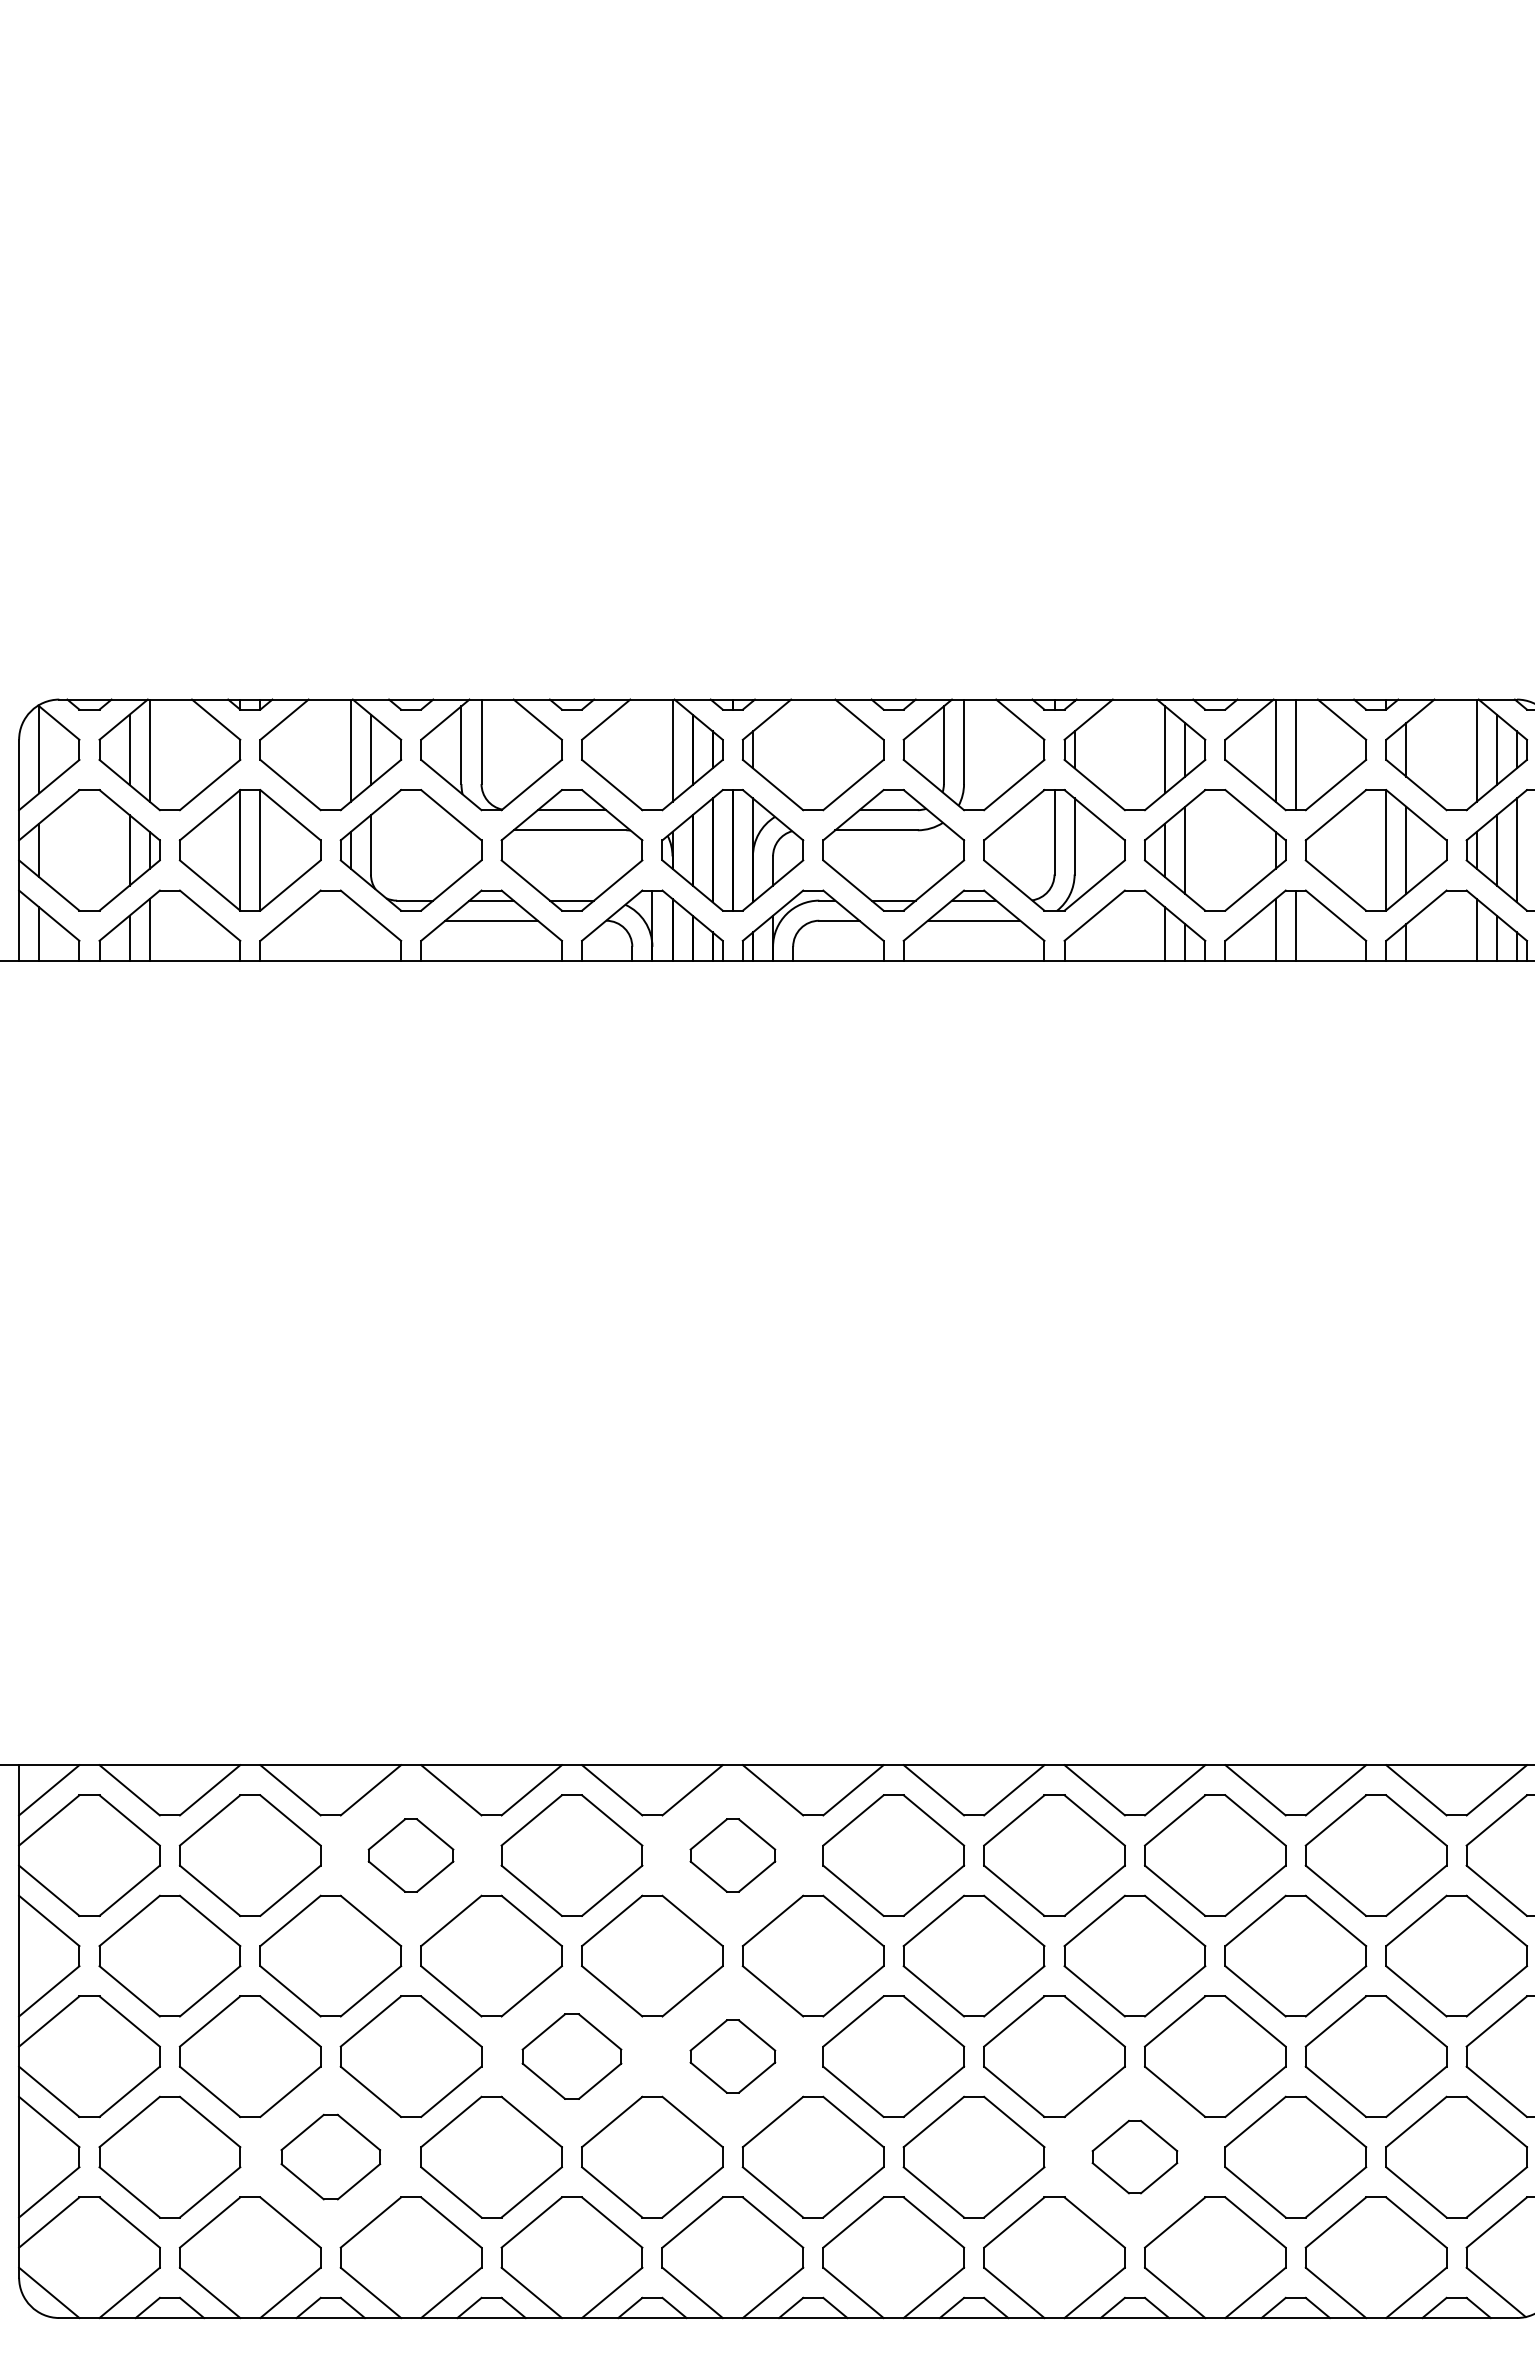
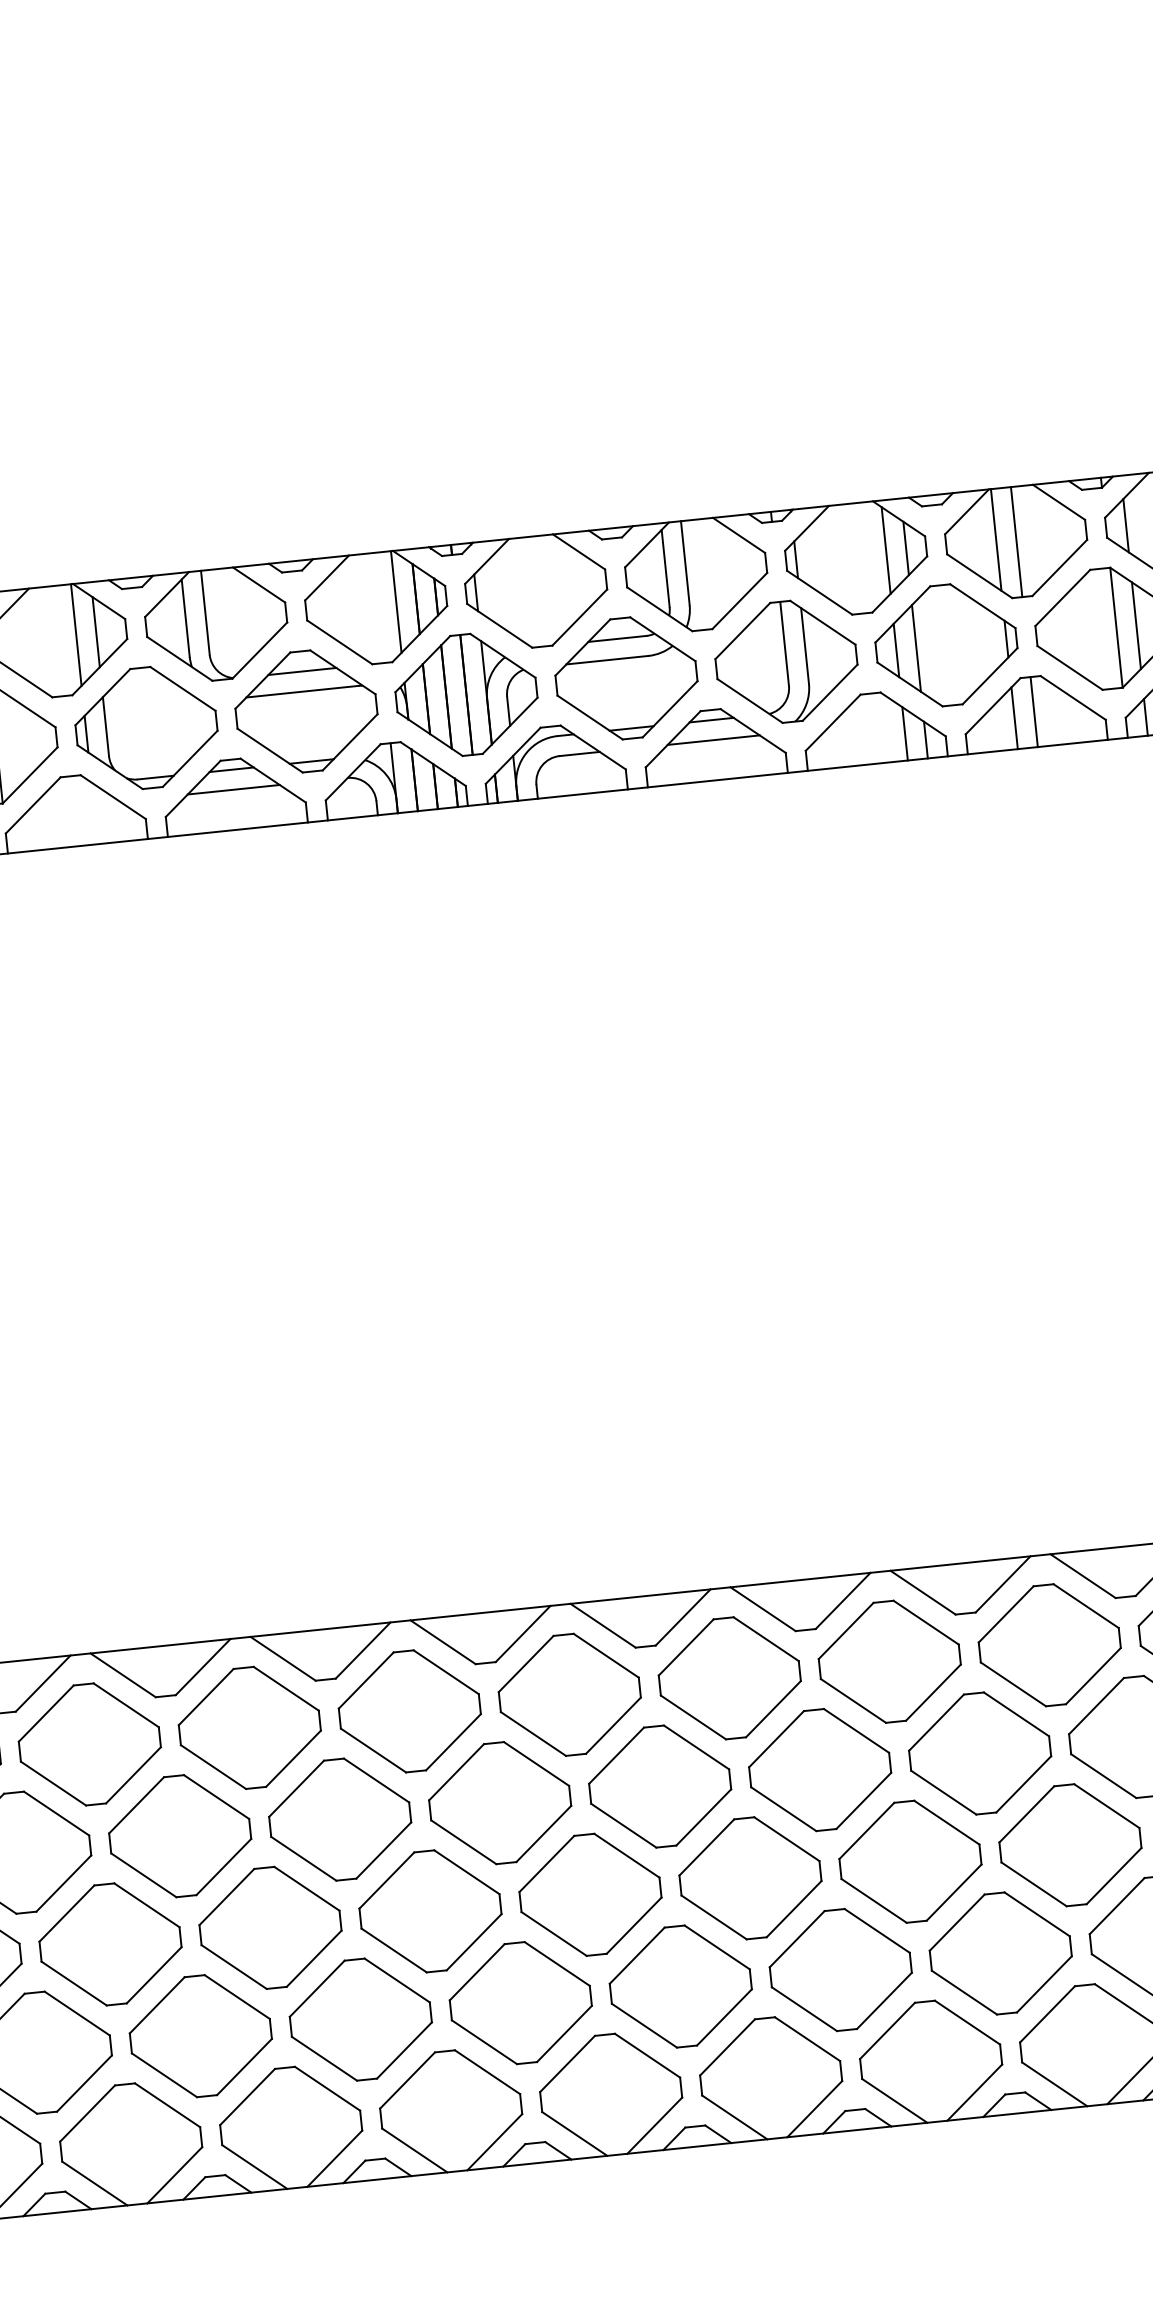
part: (410, 1855) -> (249, 1727), size x1.67
part: (732, 1855) -> (569, 1694), size x1.67
part: (571, 2056) -> (429, 1911), size x1.43
part: (732, 2056) -> (590, 1894), size x1.67
part: (330, 2156) -> (200, 2035), size x1.43
part: (1134, 2156) -> (1000, 1952), size x1.67

